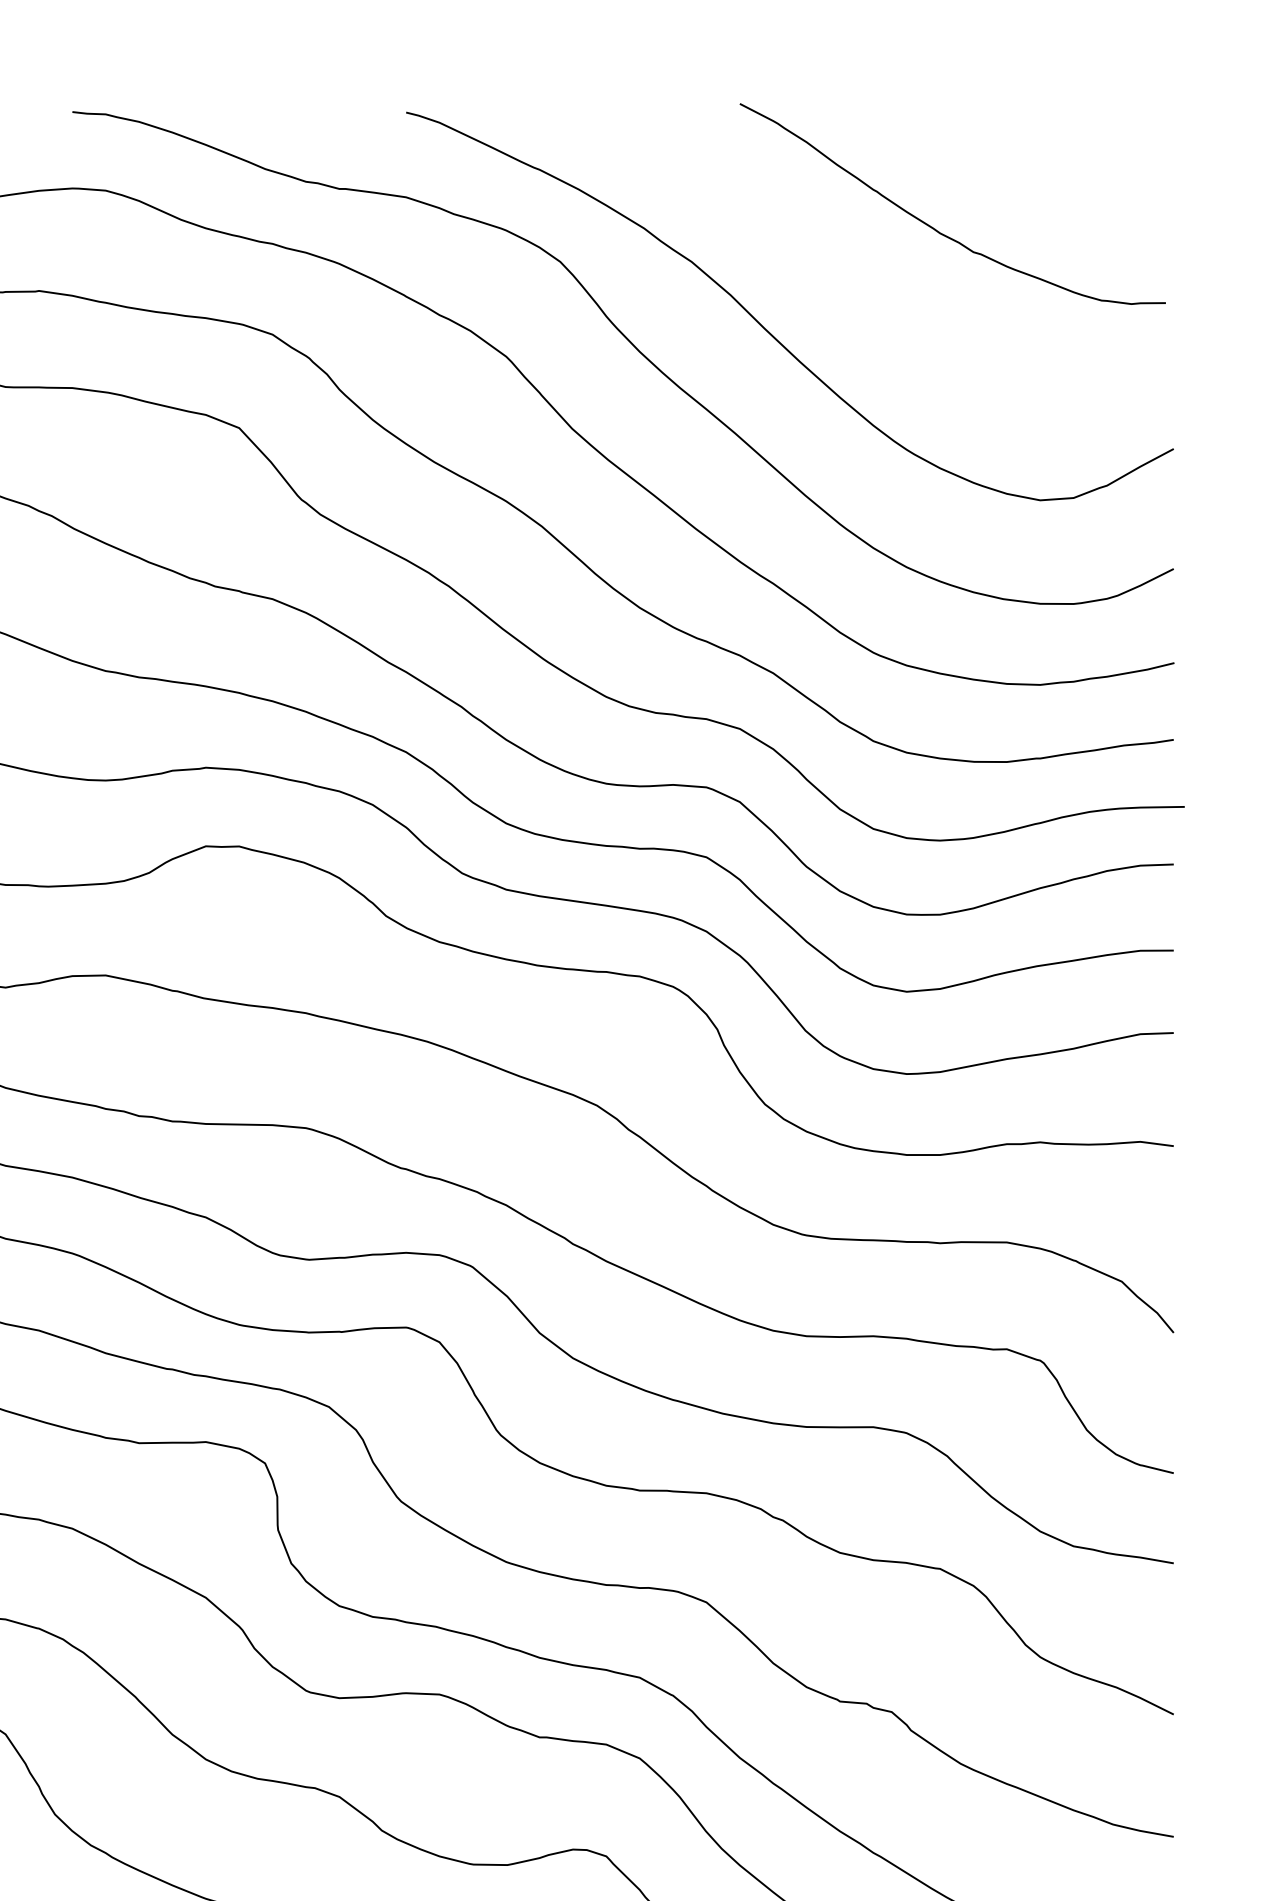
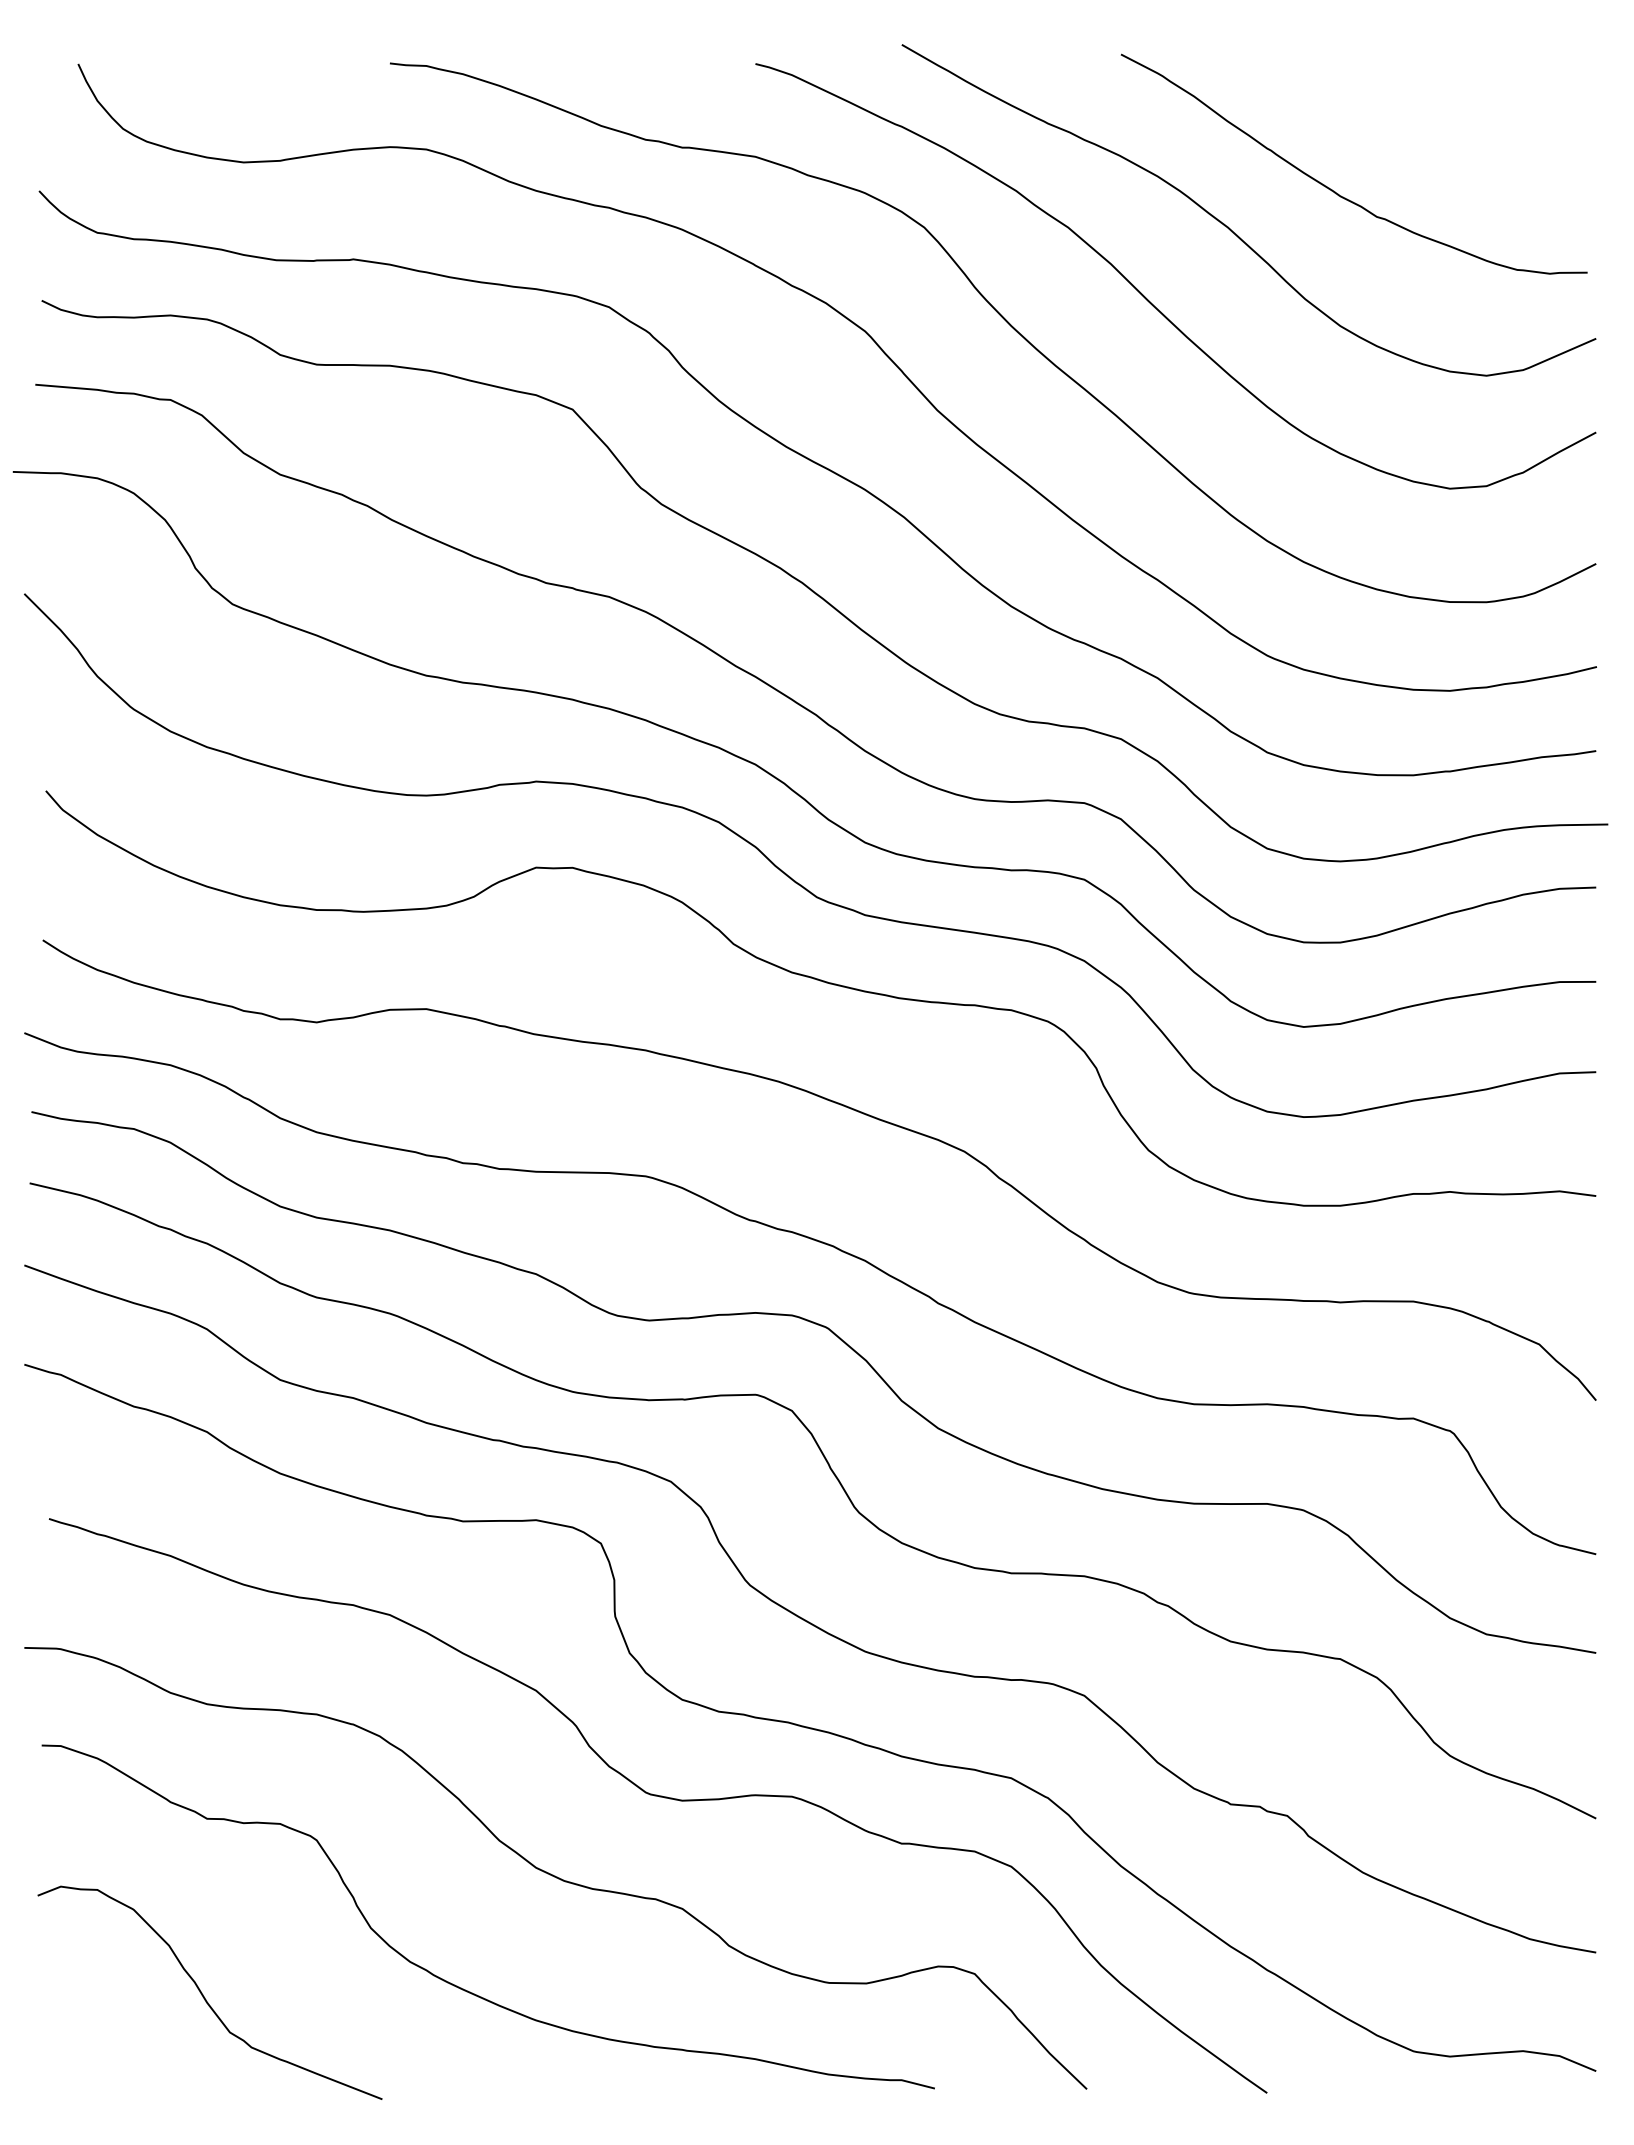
curve: (839, 262) -> (1230, 228), added

